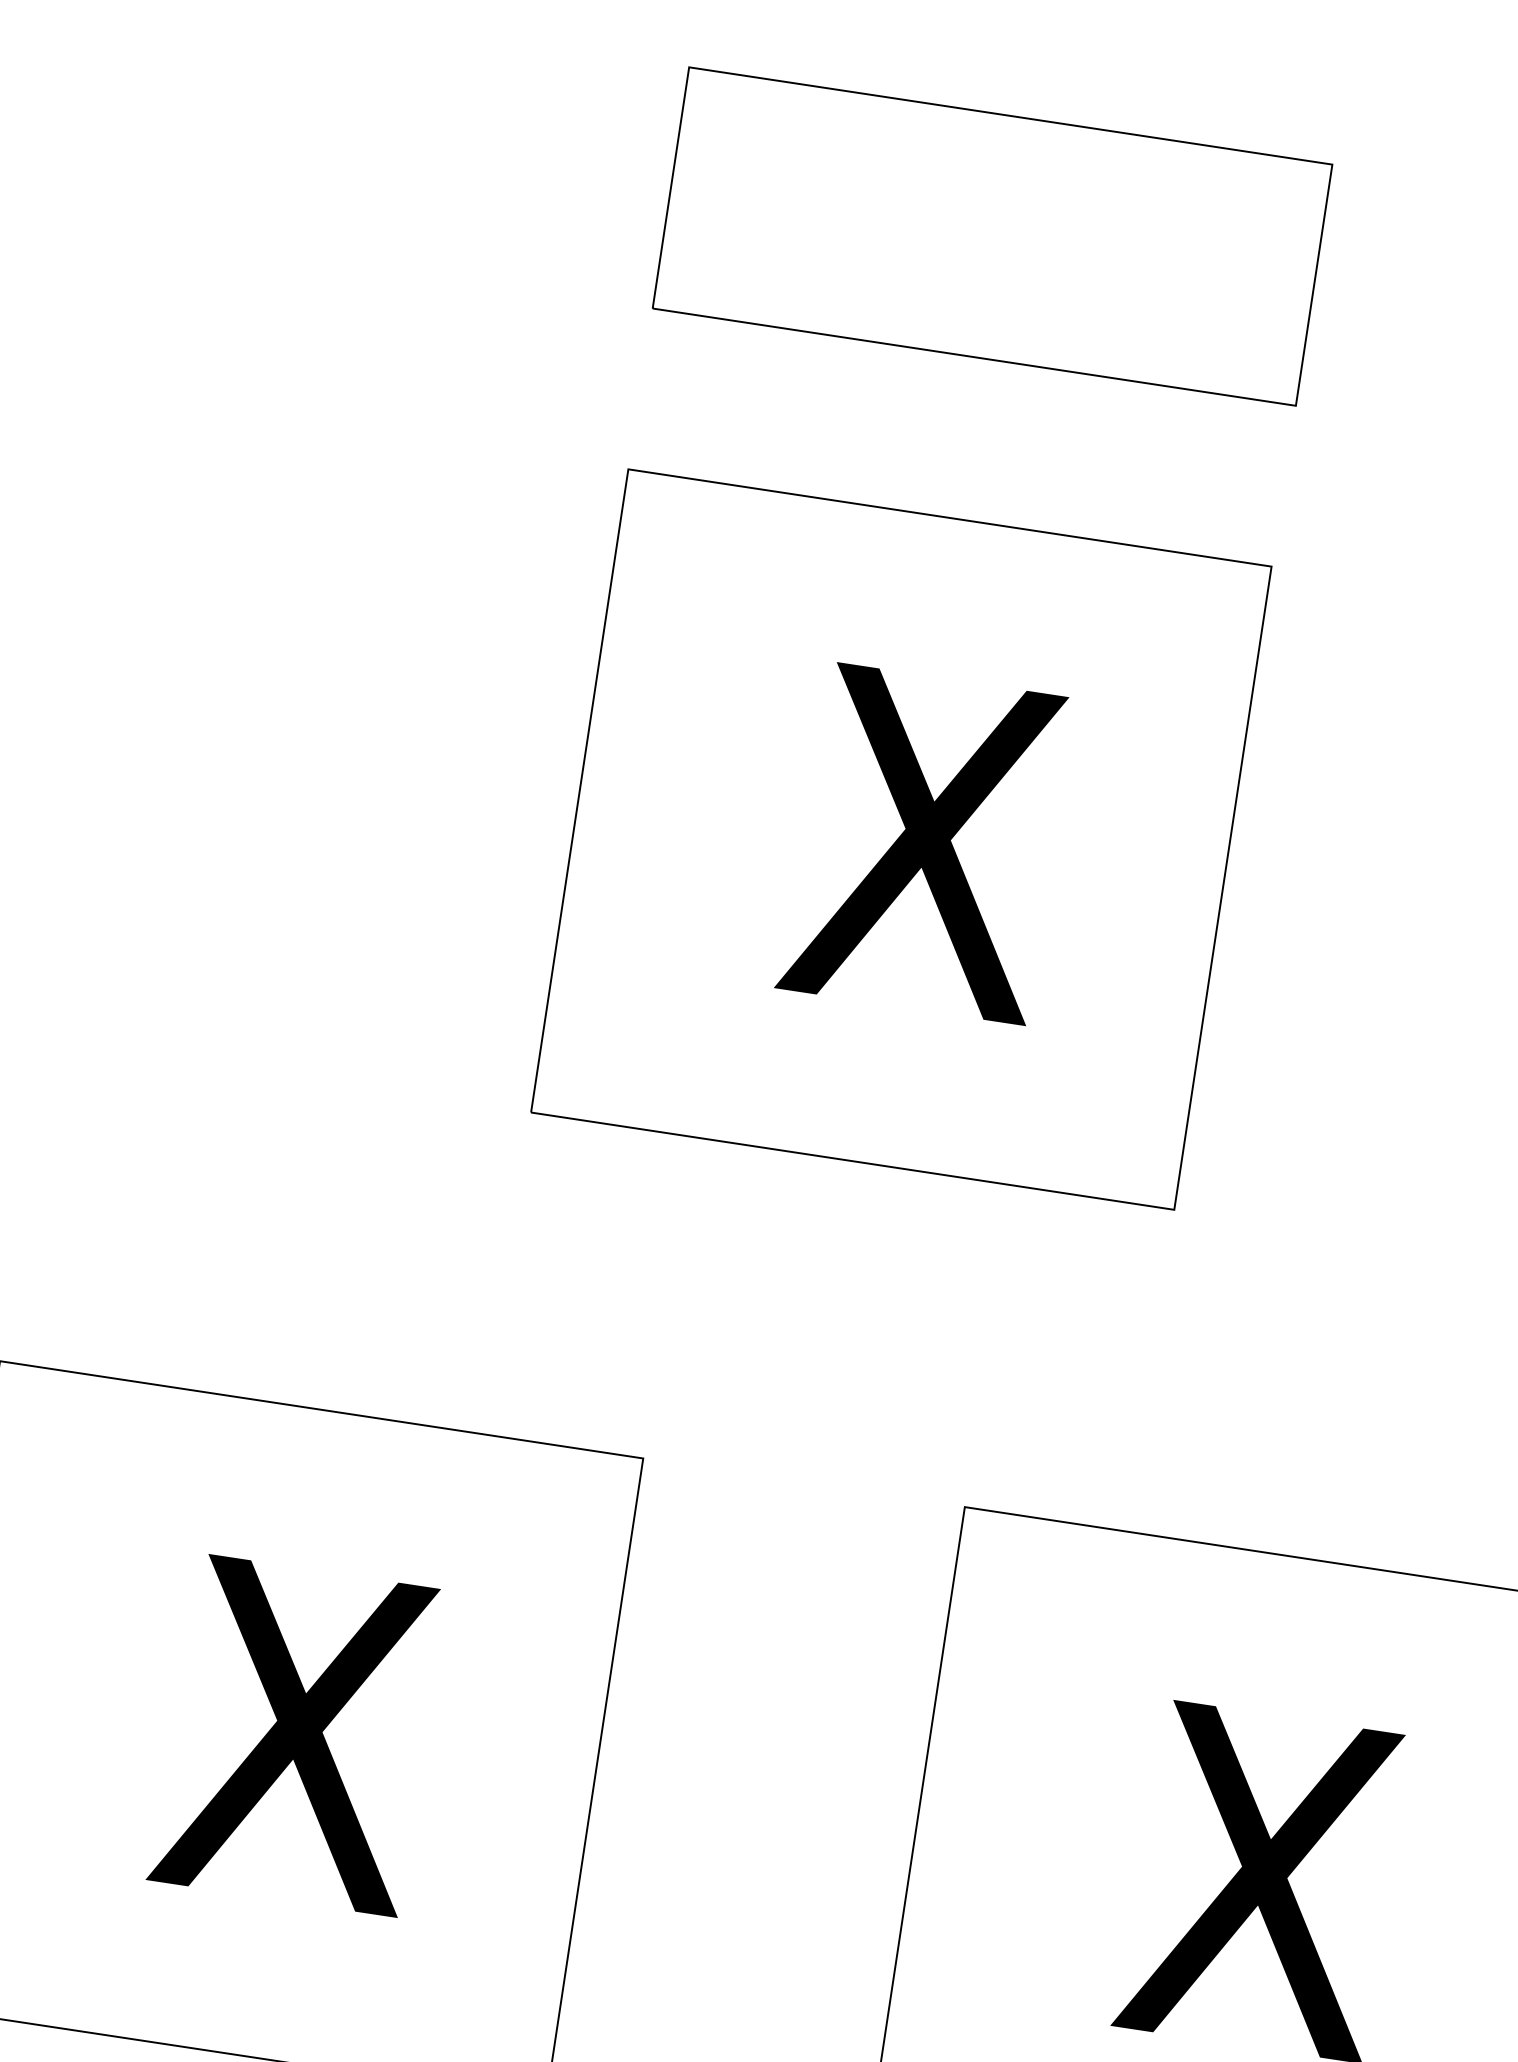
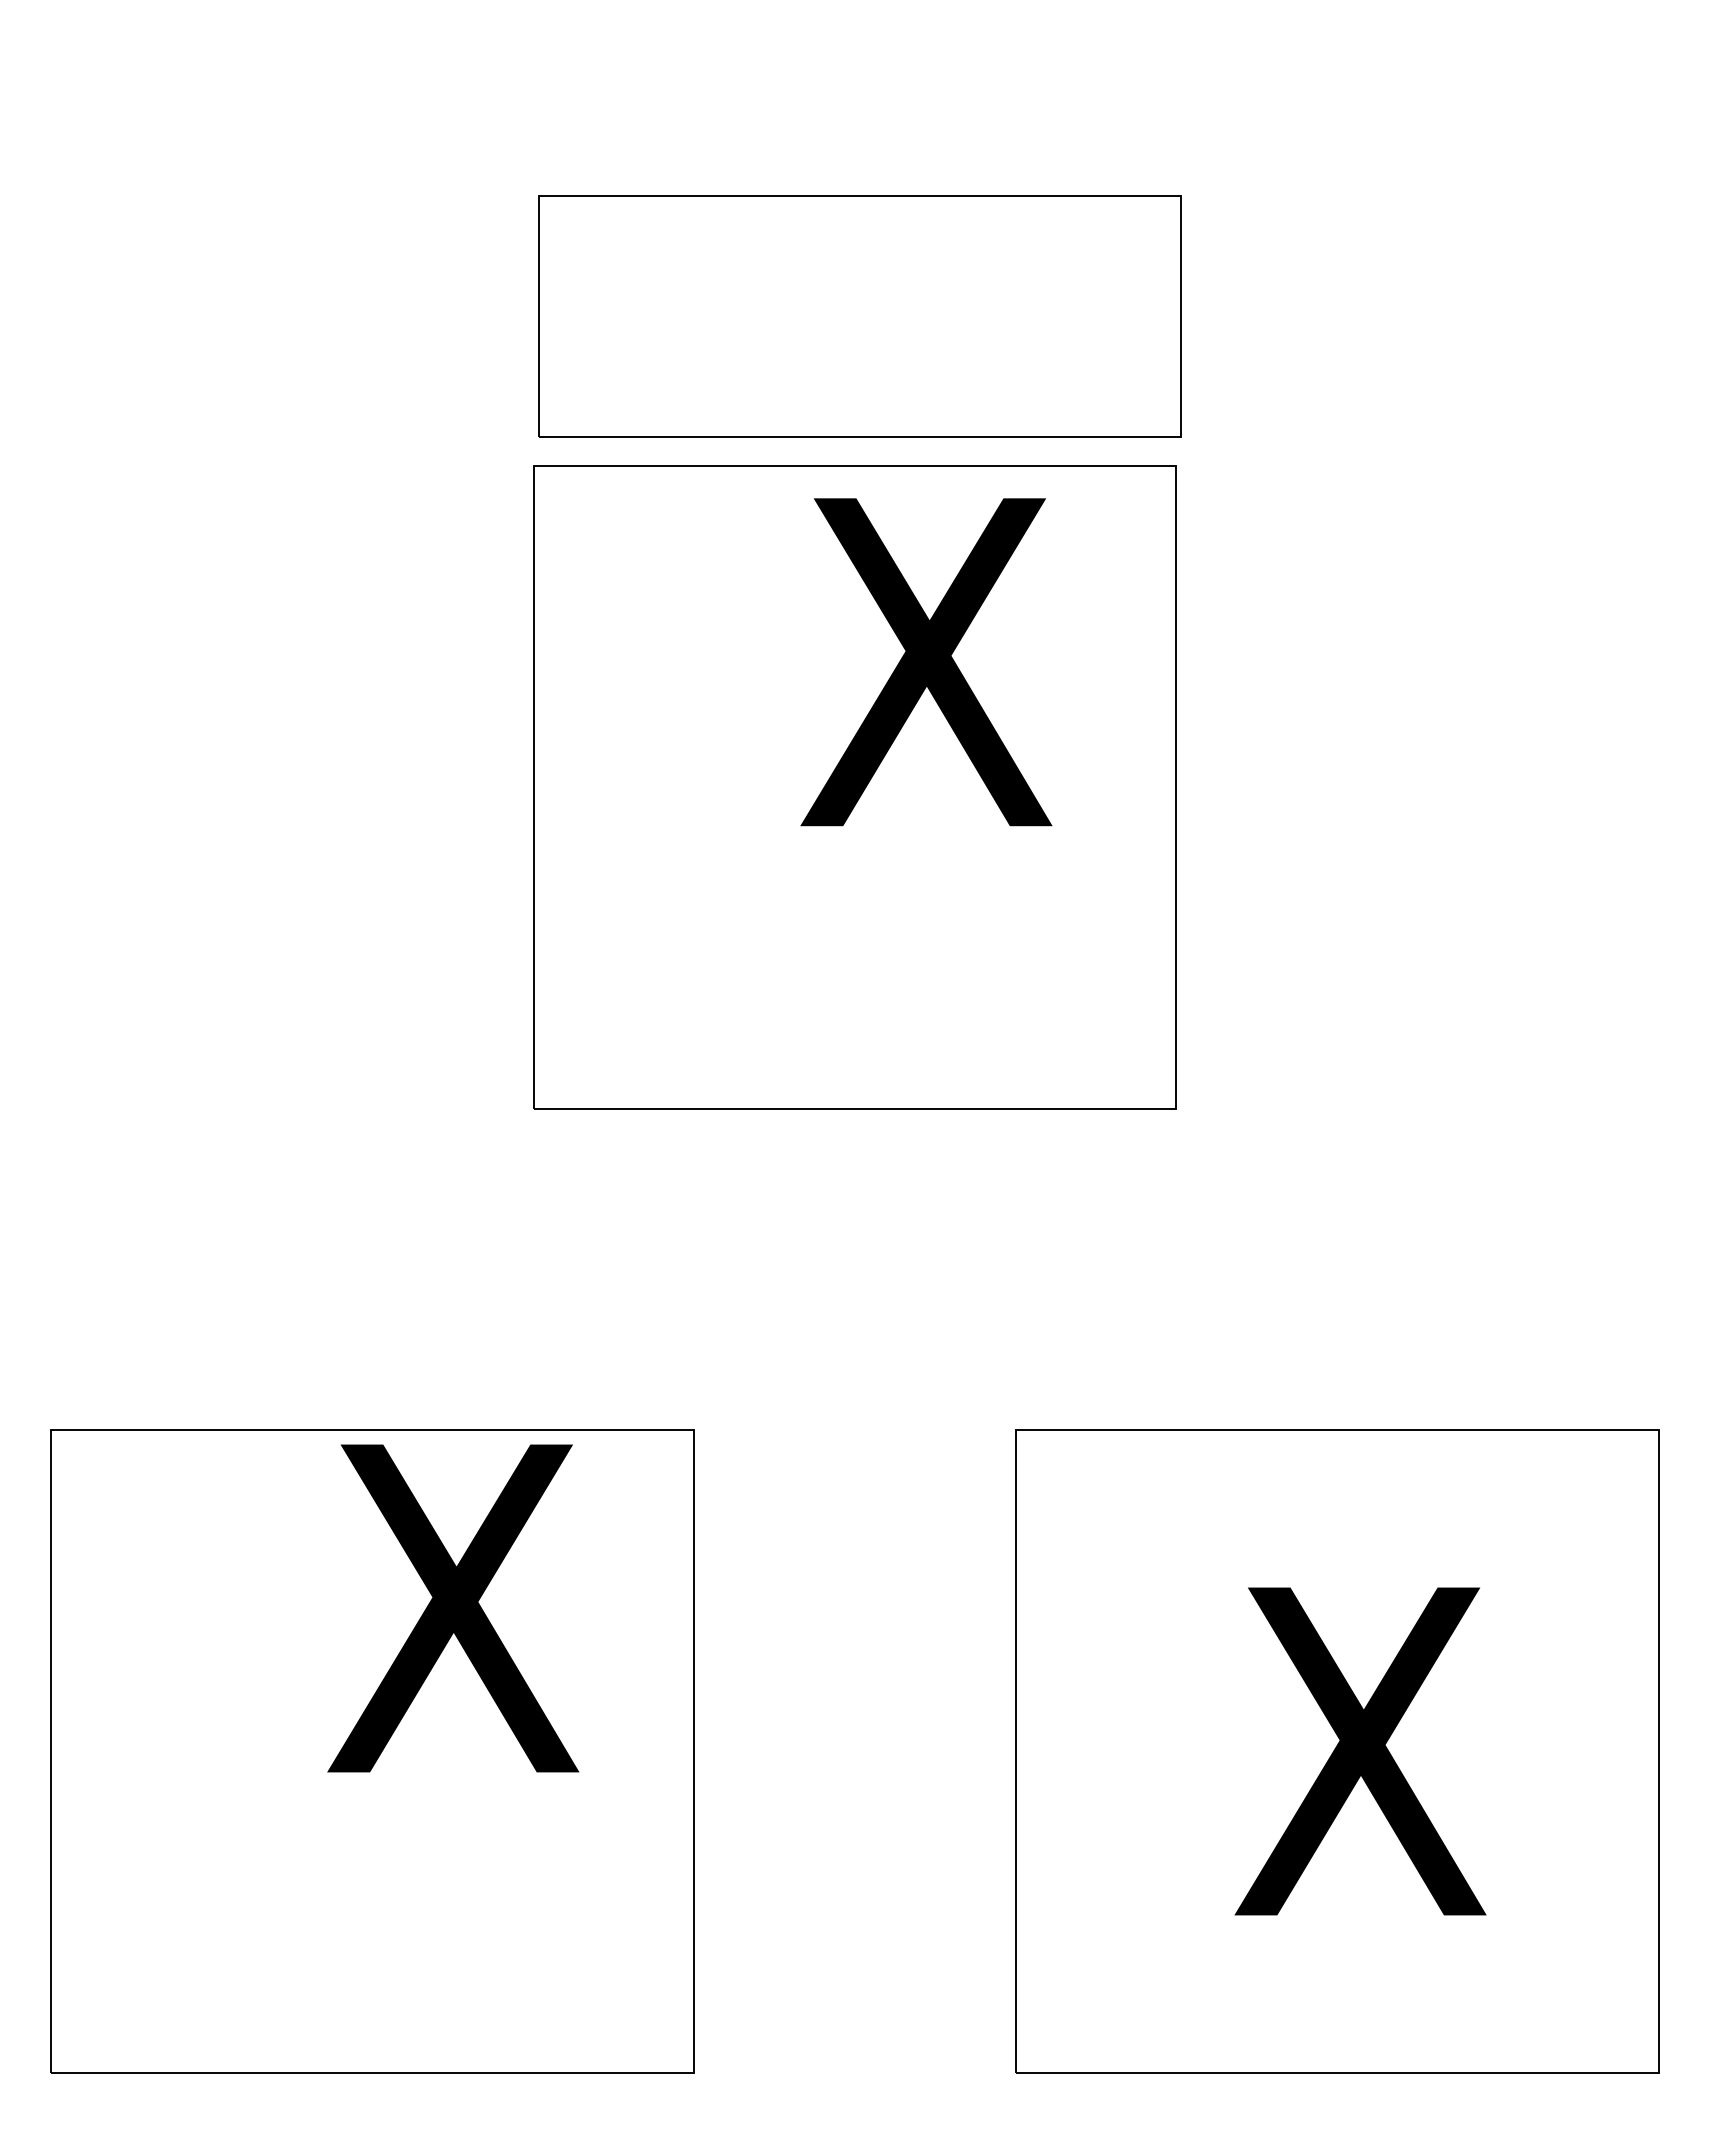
part: (992, 236) -> (859, 316), moved
part: (924, 843) -> (926, 662), moved
part: (296, 1735) -> (453, 1608), moved

